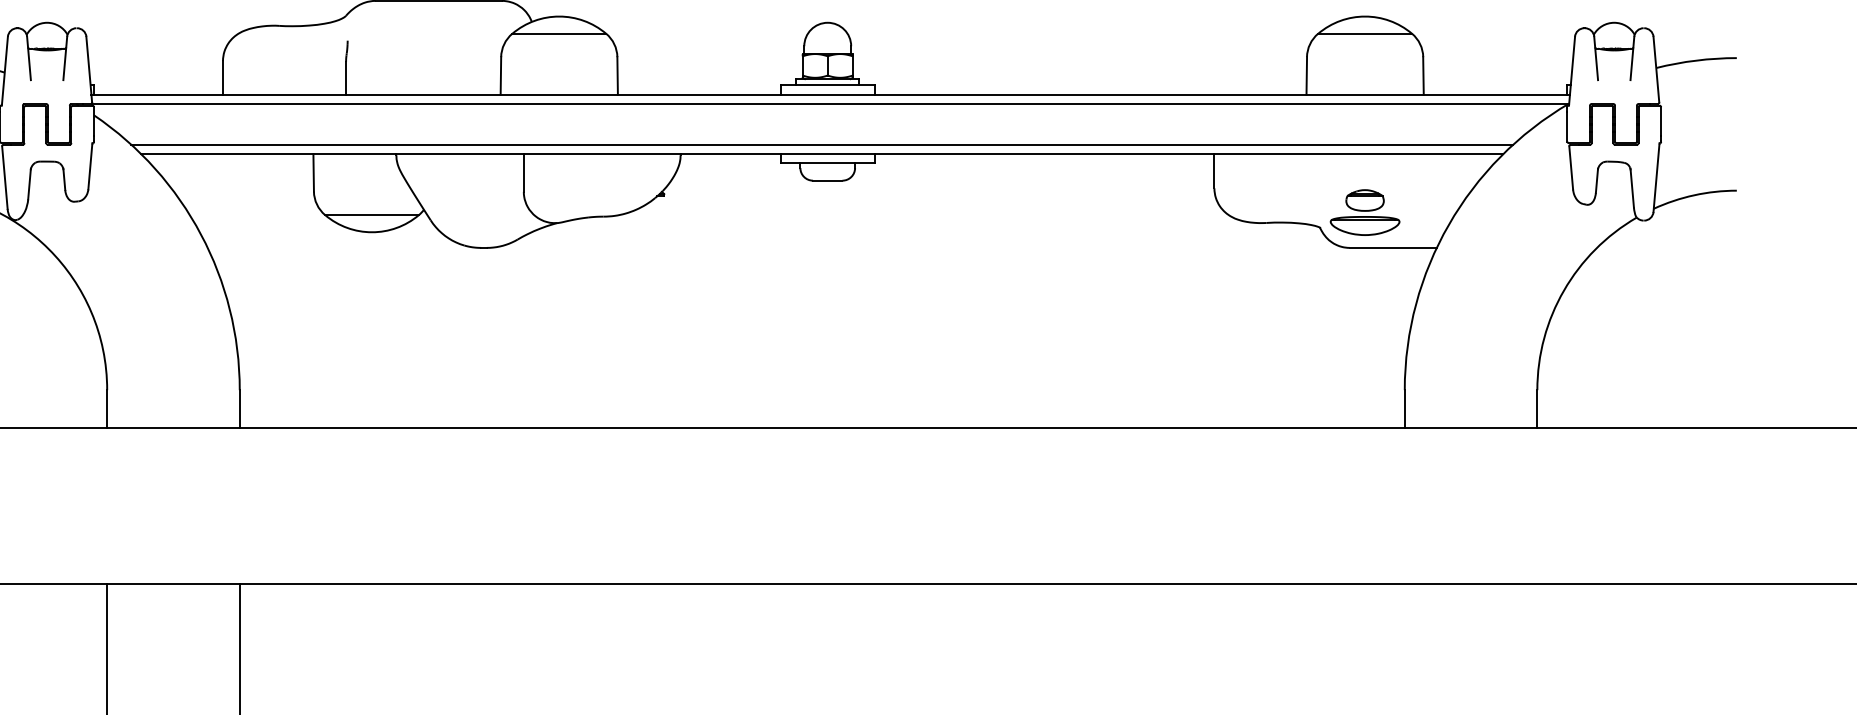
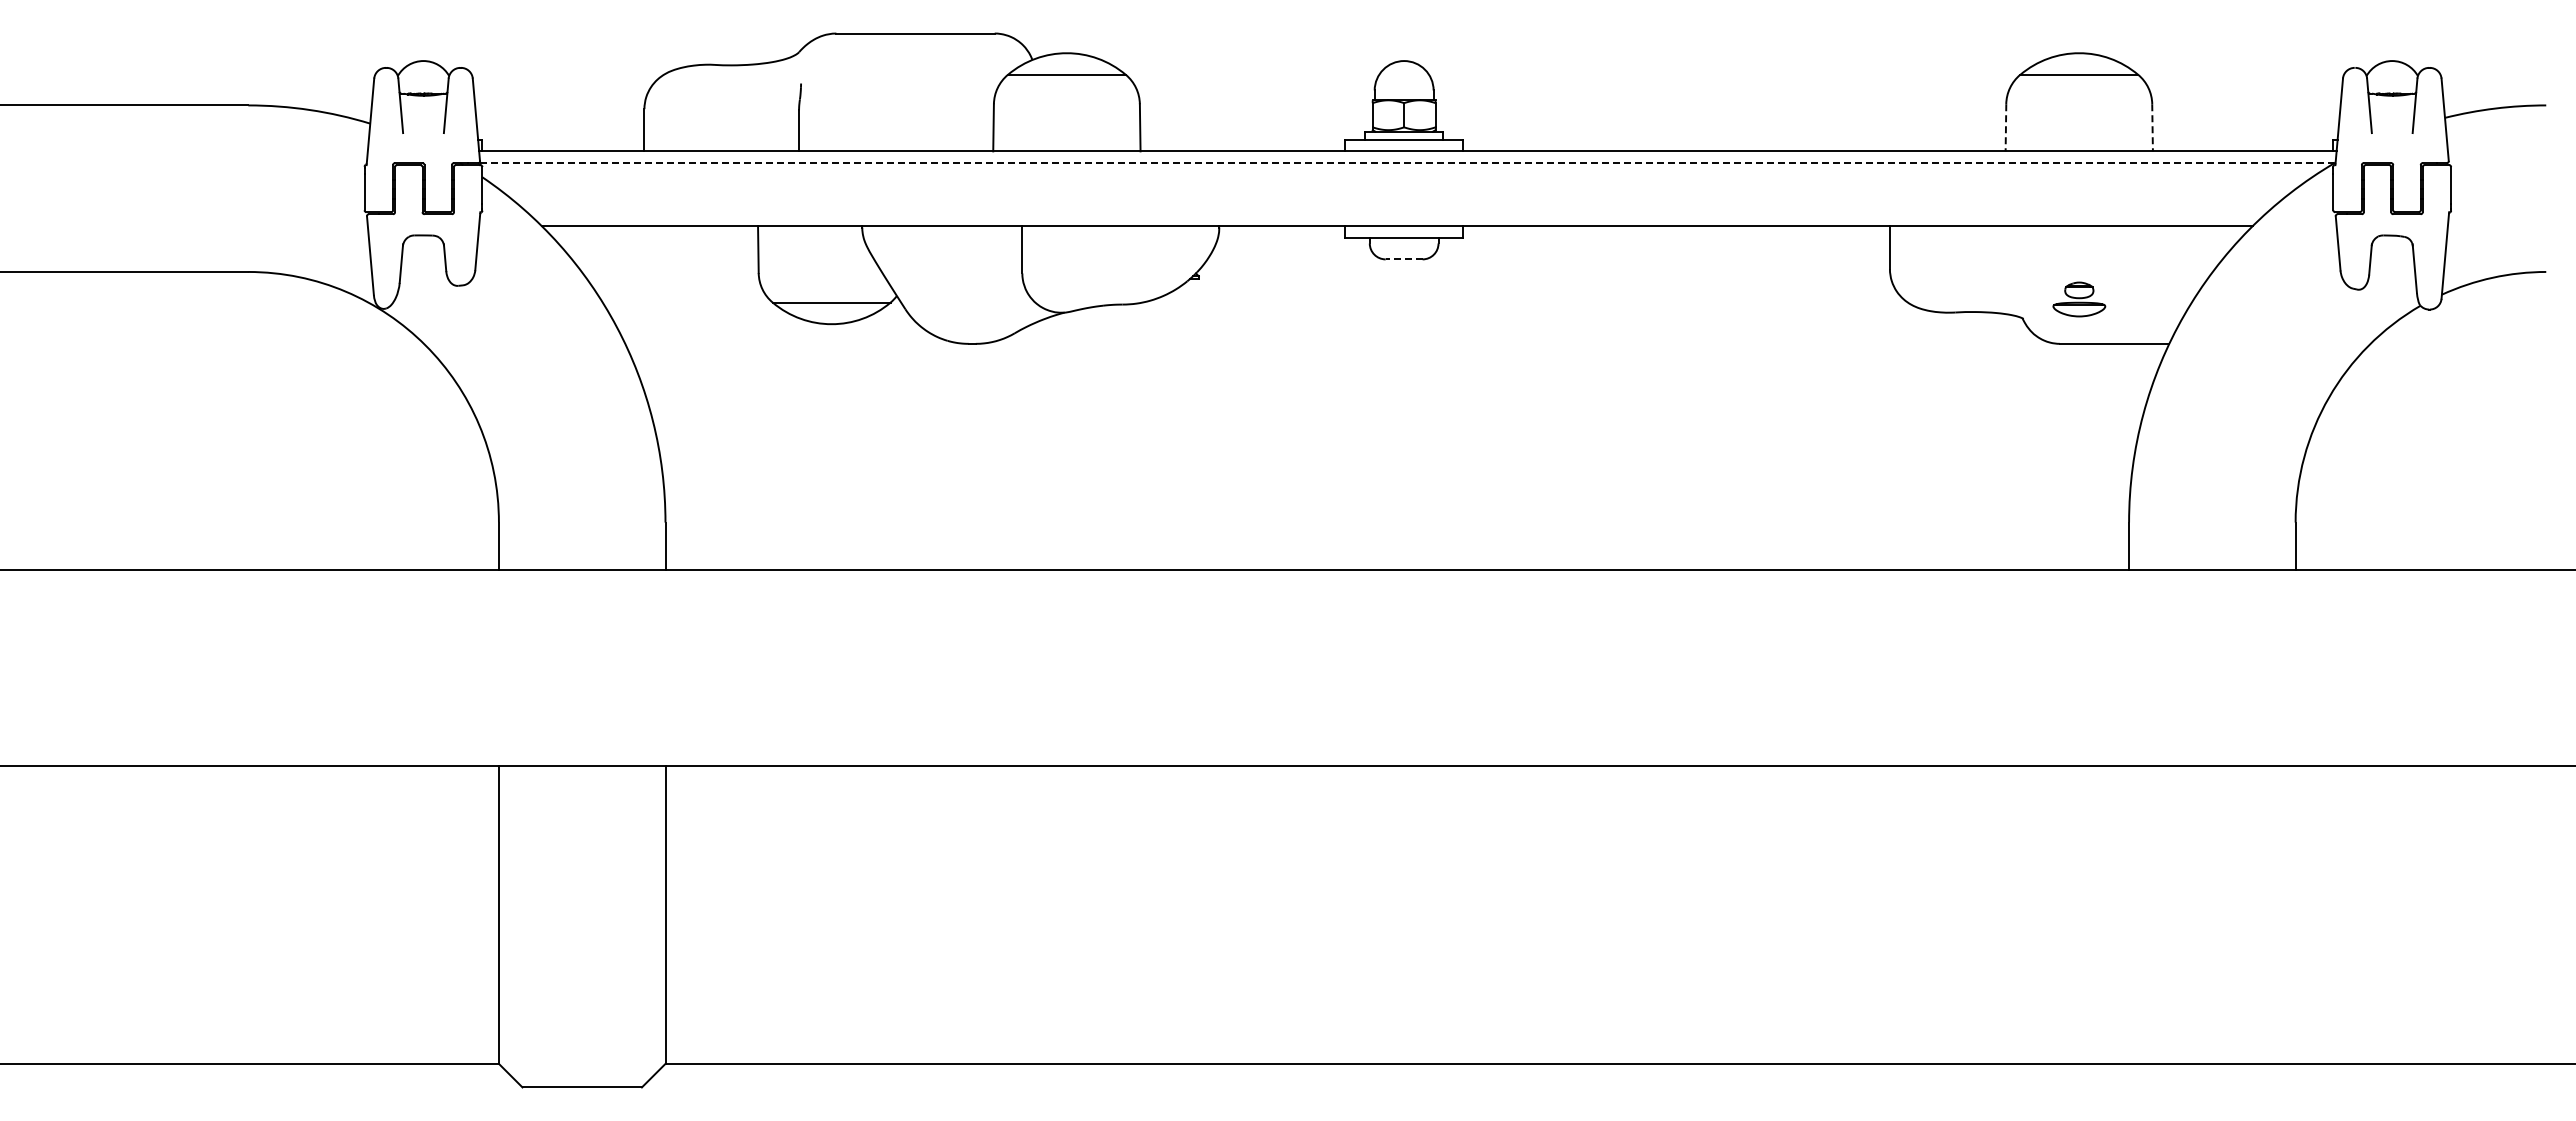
line: (1306, 75) -> (2005, 127), solid -> dashed
line: (1423, 75) -> (2152, 127), solid -> dashed
line: (830, 104) -> (1407, 163), solid -> dashed
line: (822, 144) -> (1397, 214), removed
line: (827, 180) -> (1403, 259), solid -> dashed
part: (1365, 212) -> (2079, 299), size x0.6

